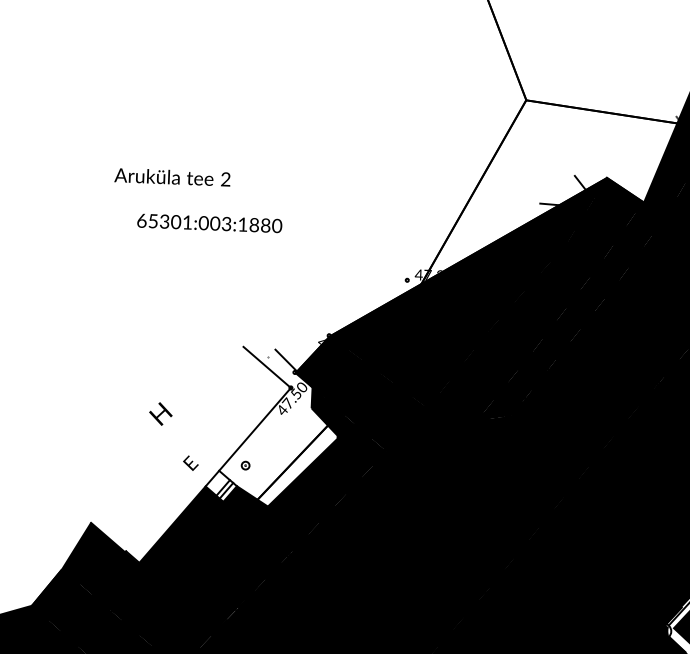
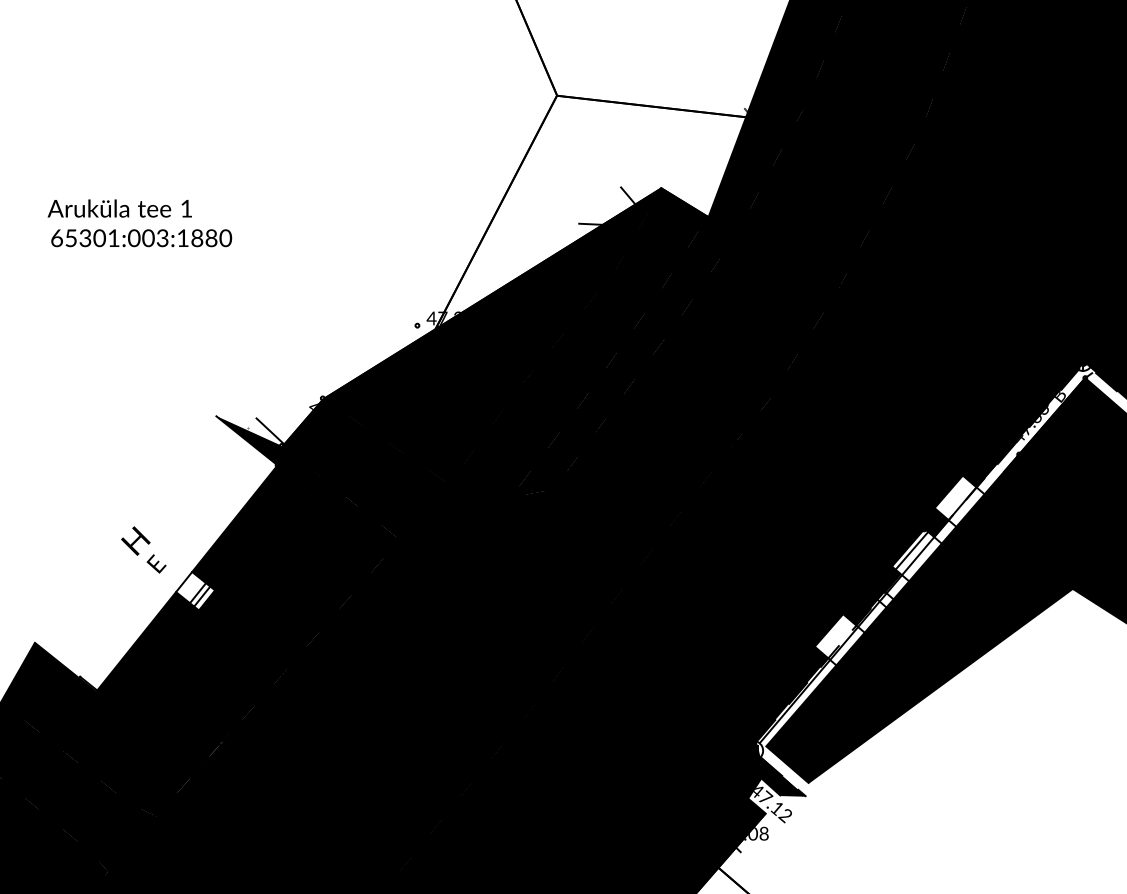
text: (225, 179) -> (186, 208), 2 -> 1
text: (209, 223) -> (141, 238), moved
text: (160, 413) -> (135, 540), moved
fill: (280, 427) -> (266, 514), added

